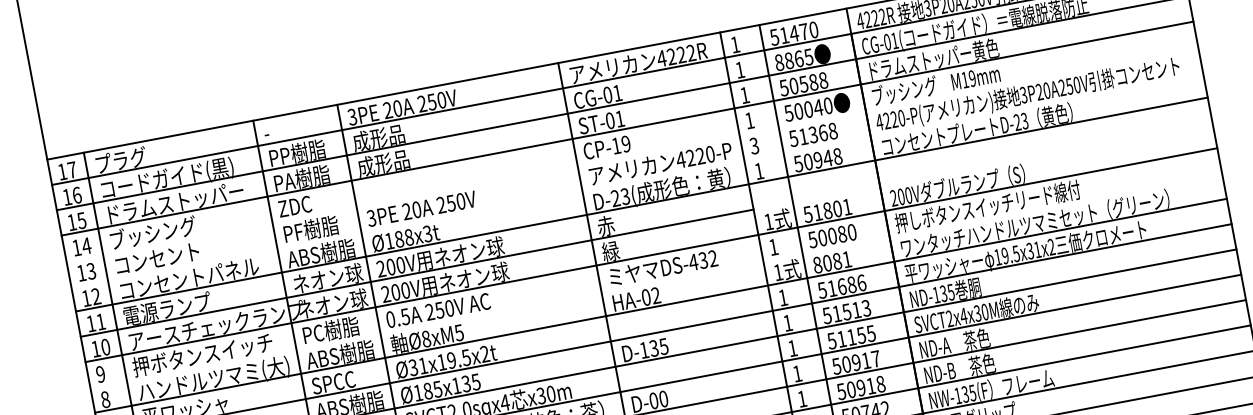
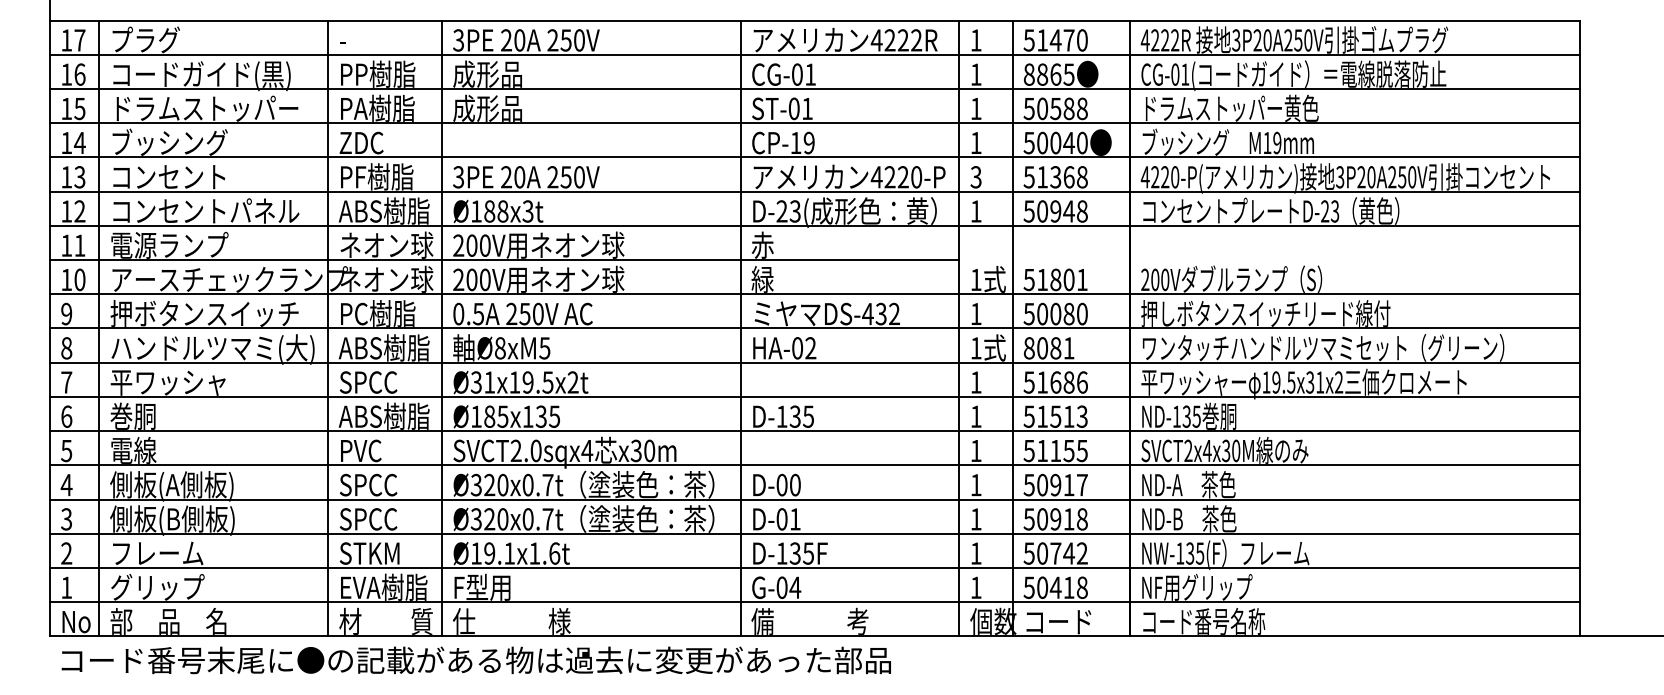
line: (632, 154) -> (814, 157), added
line: (636, 179) -> (814, 191), added
line: (655, 280) -> (814, 328), added

